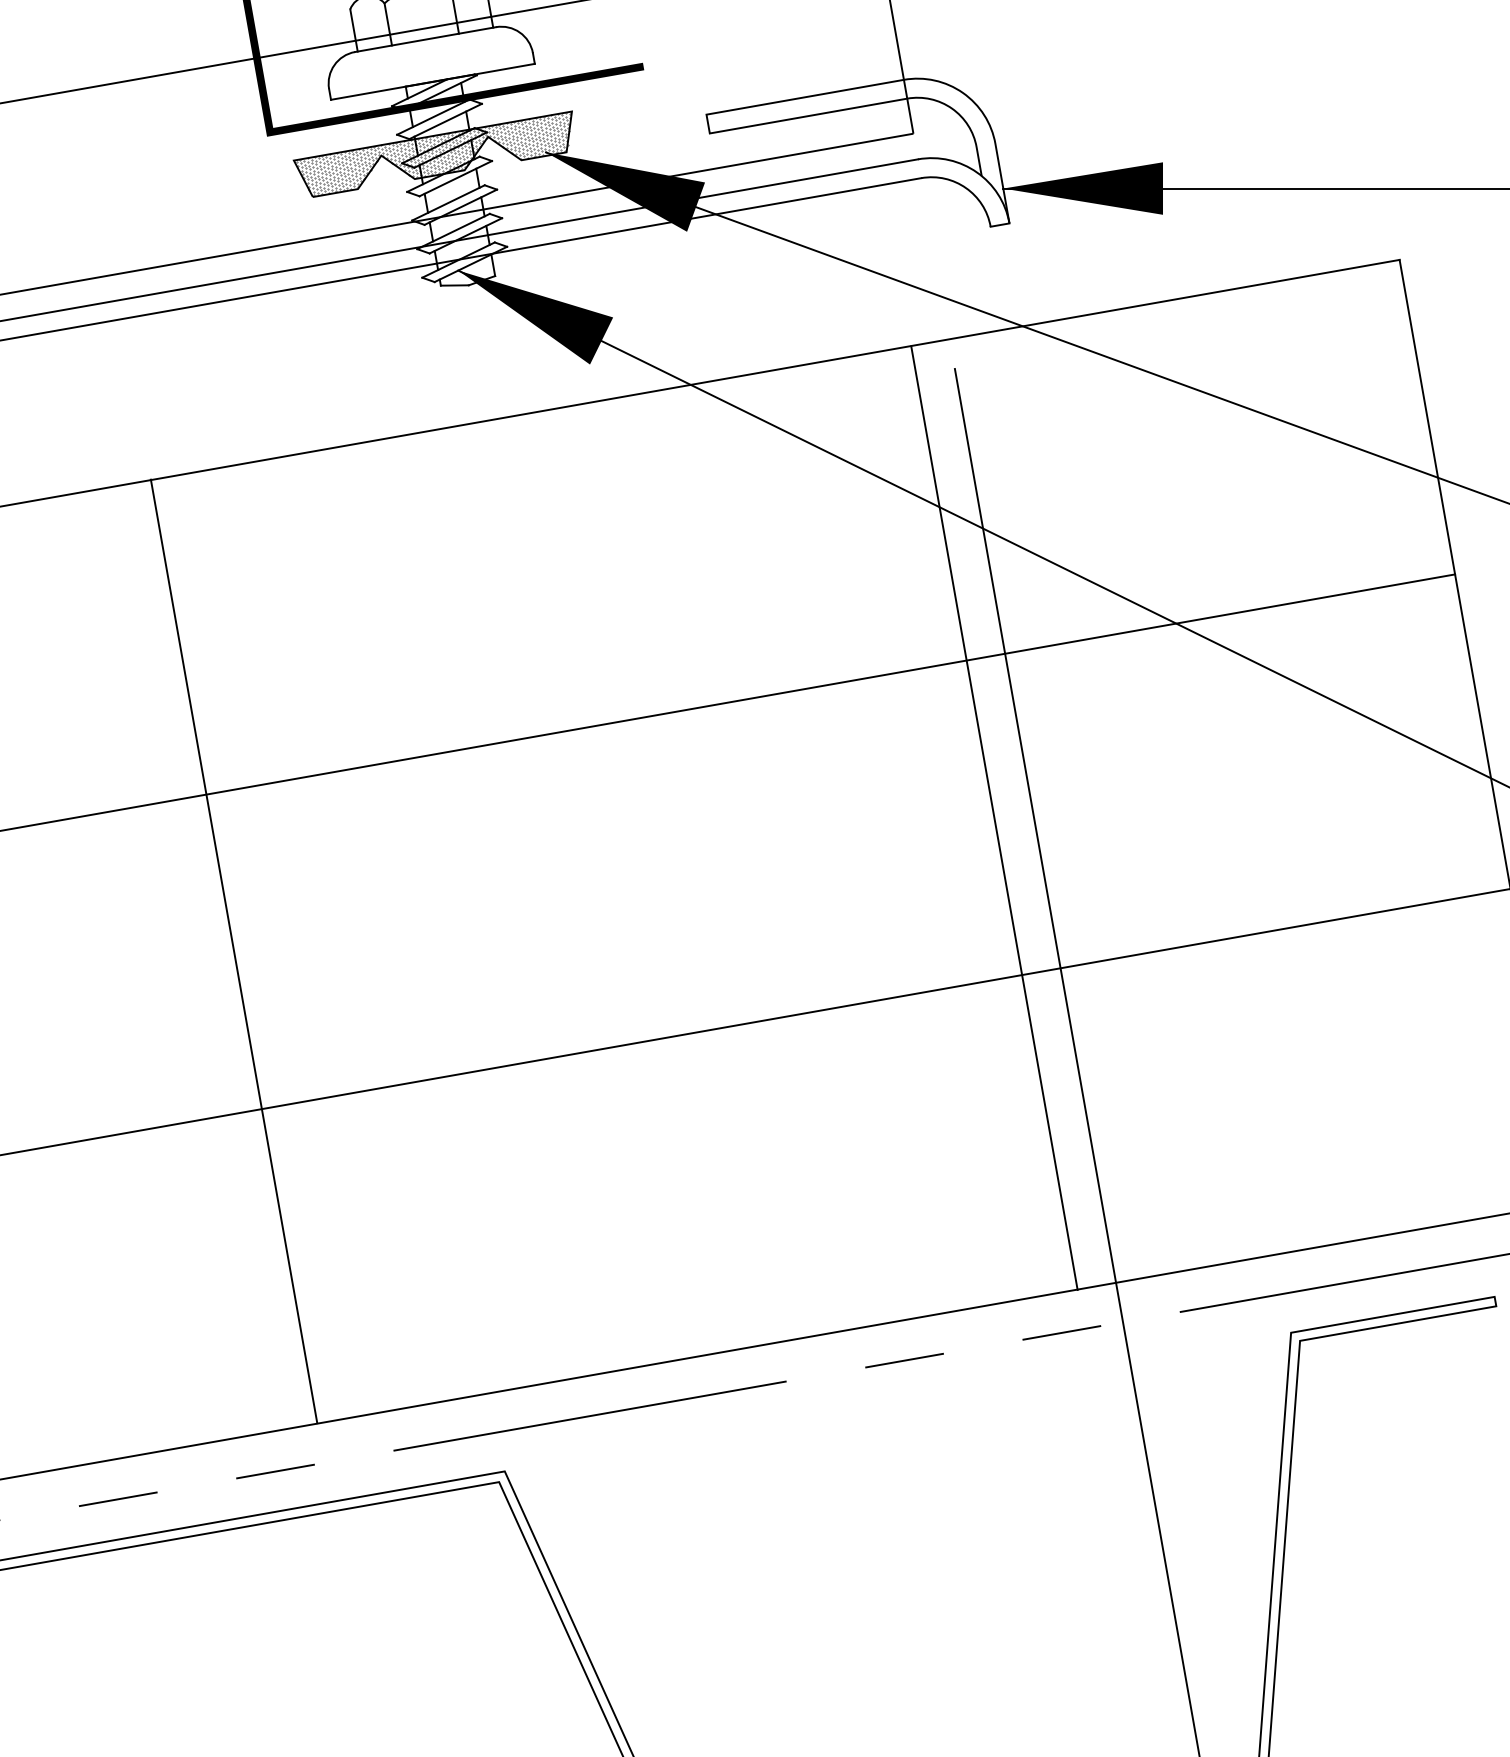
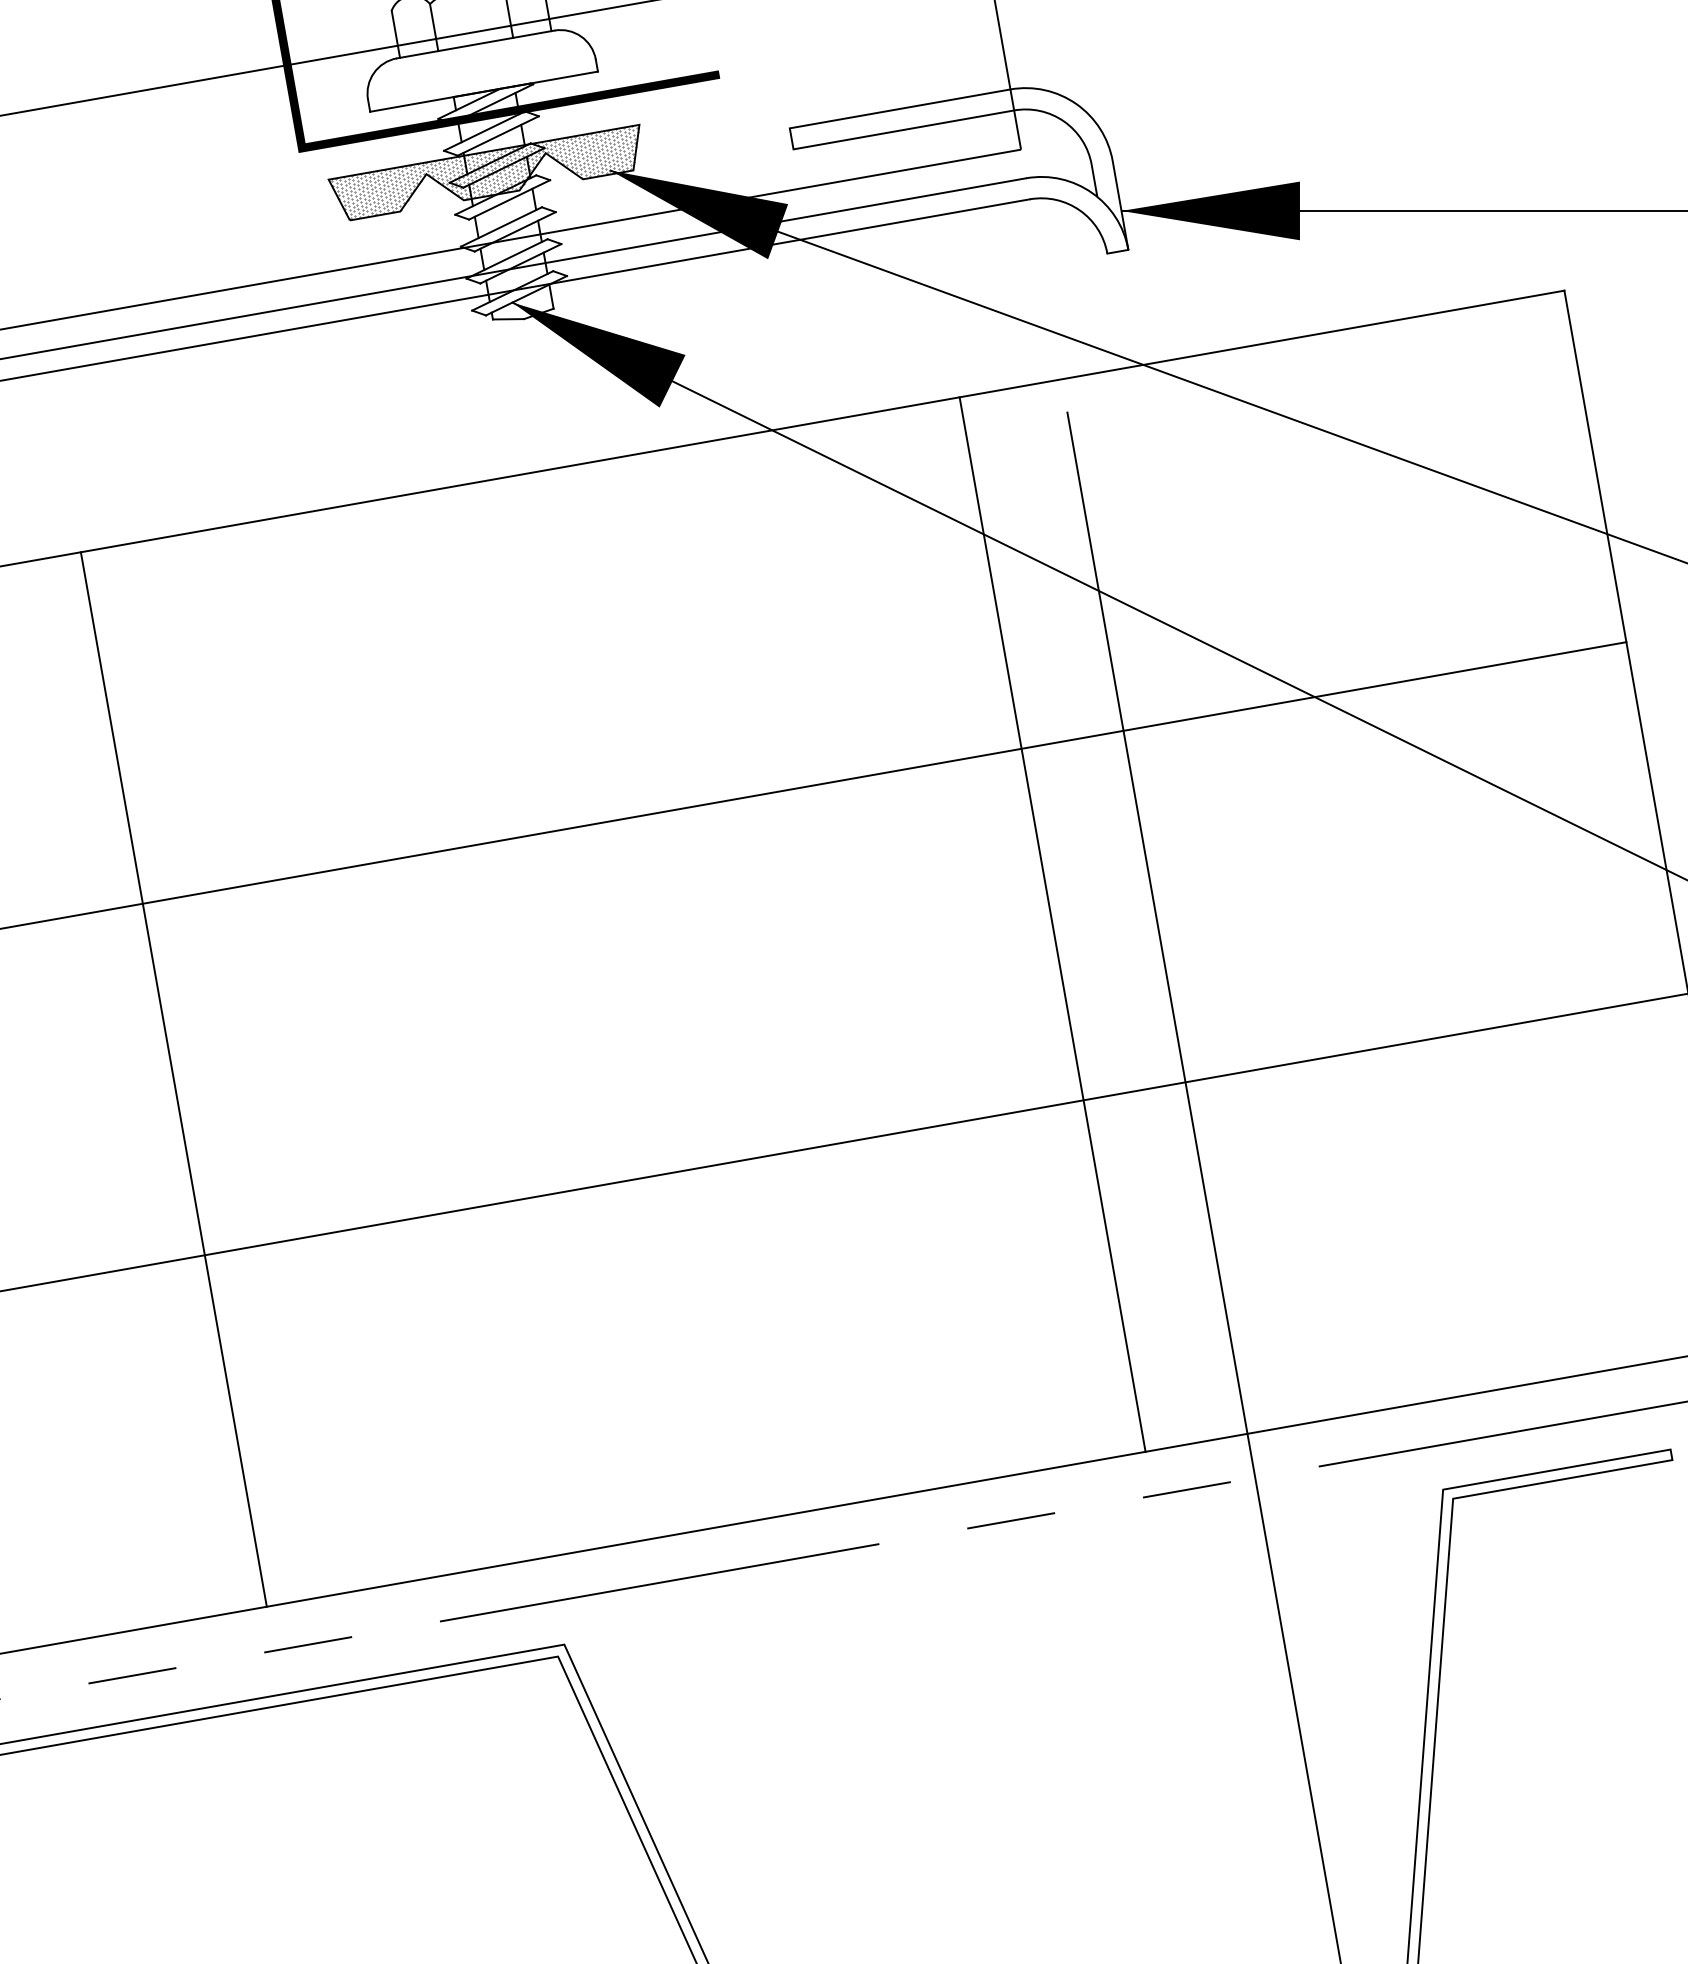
line: (994, 818) -> (1052, 924), moved
line: (233, 951) -> (173, 1079), moved

